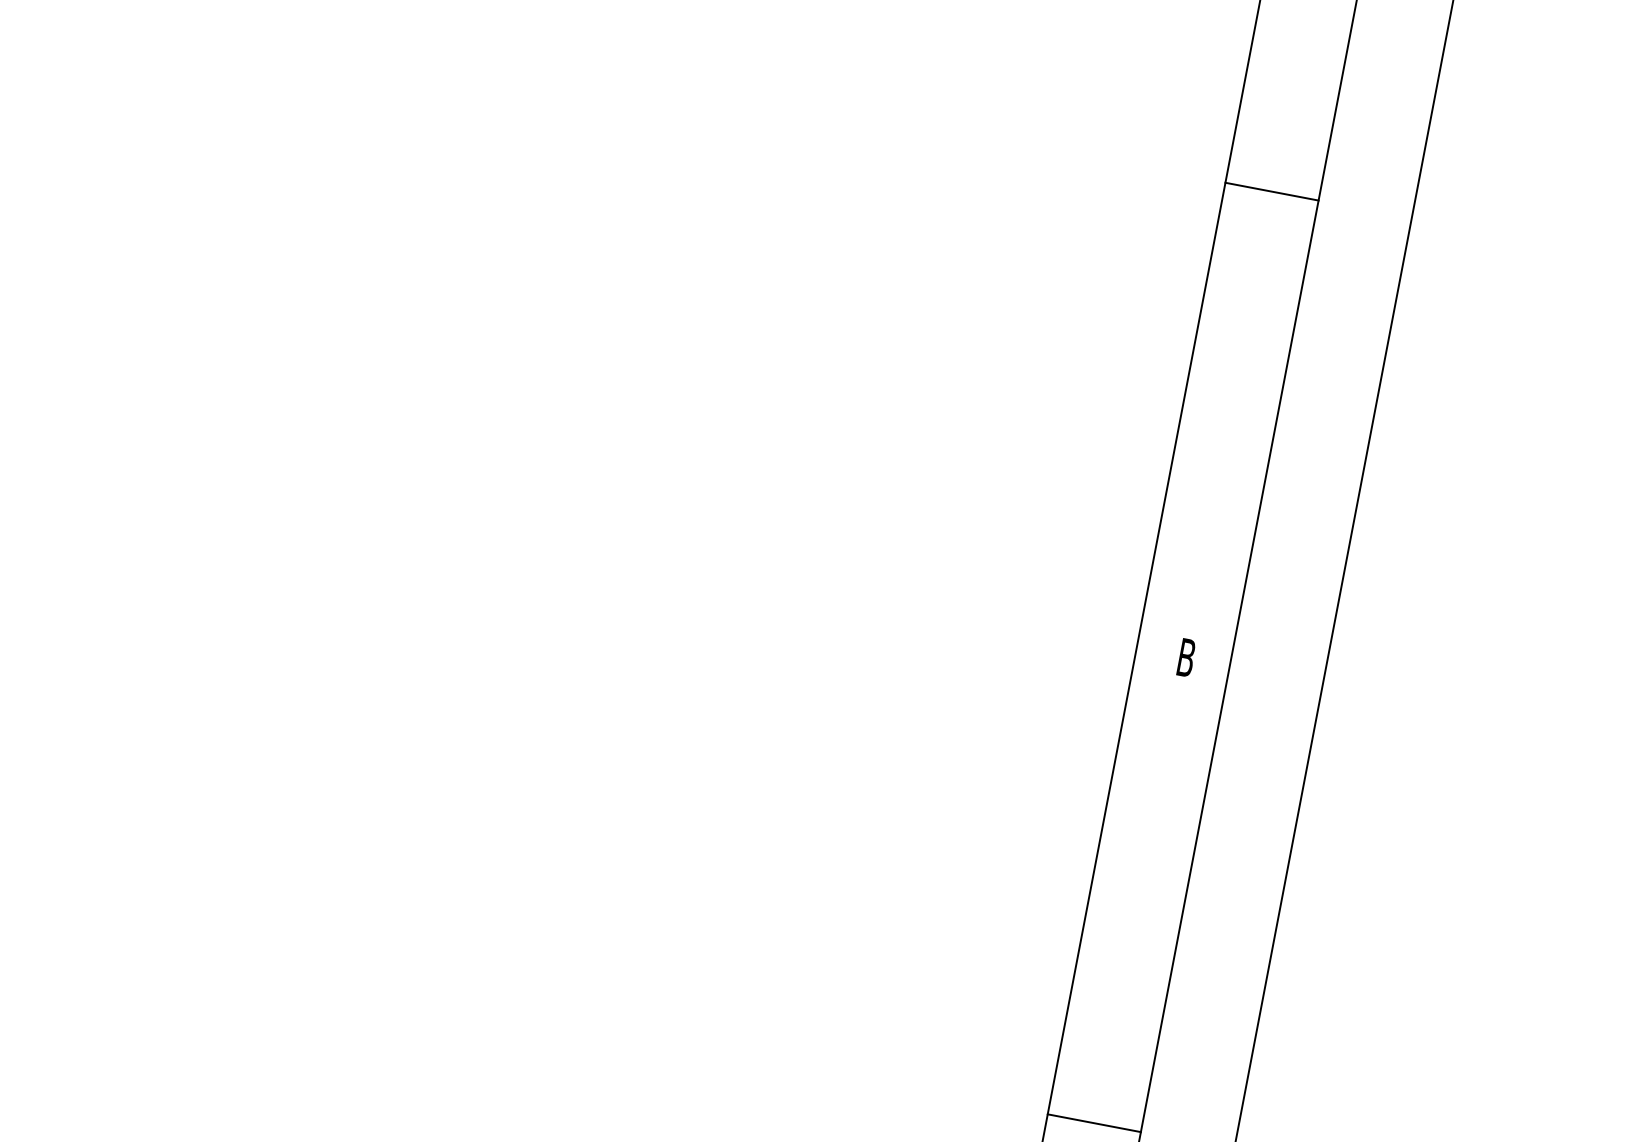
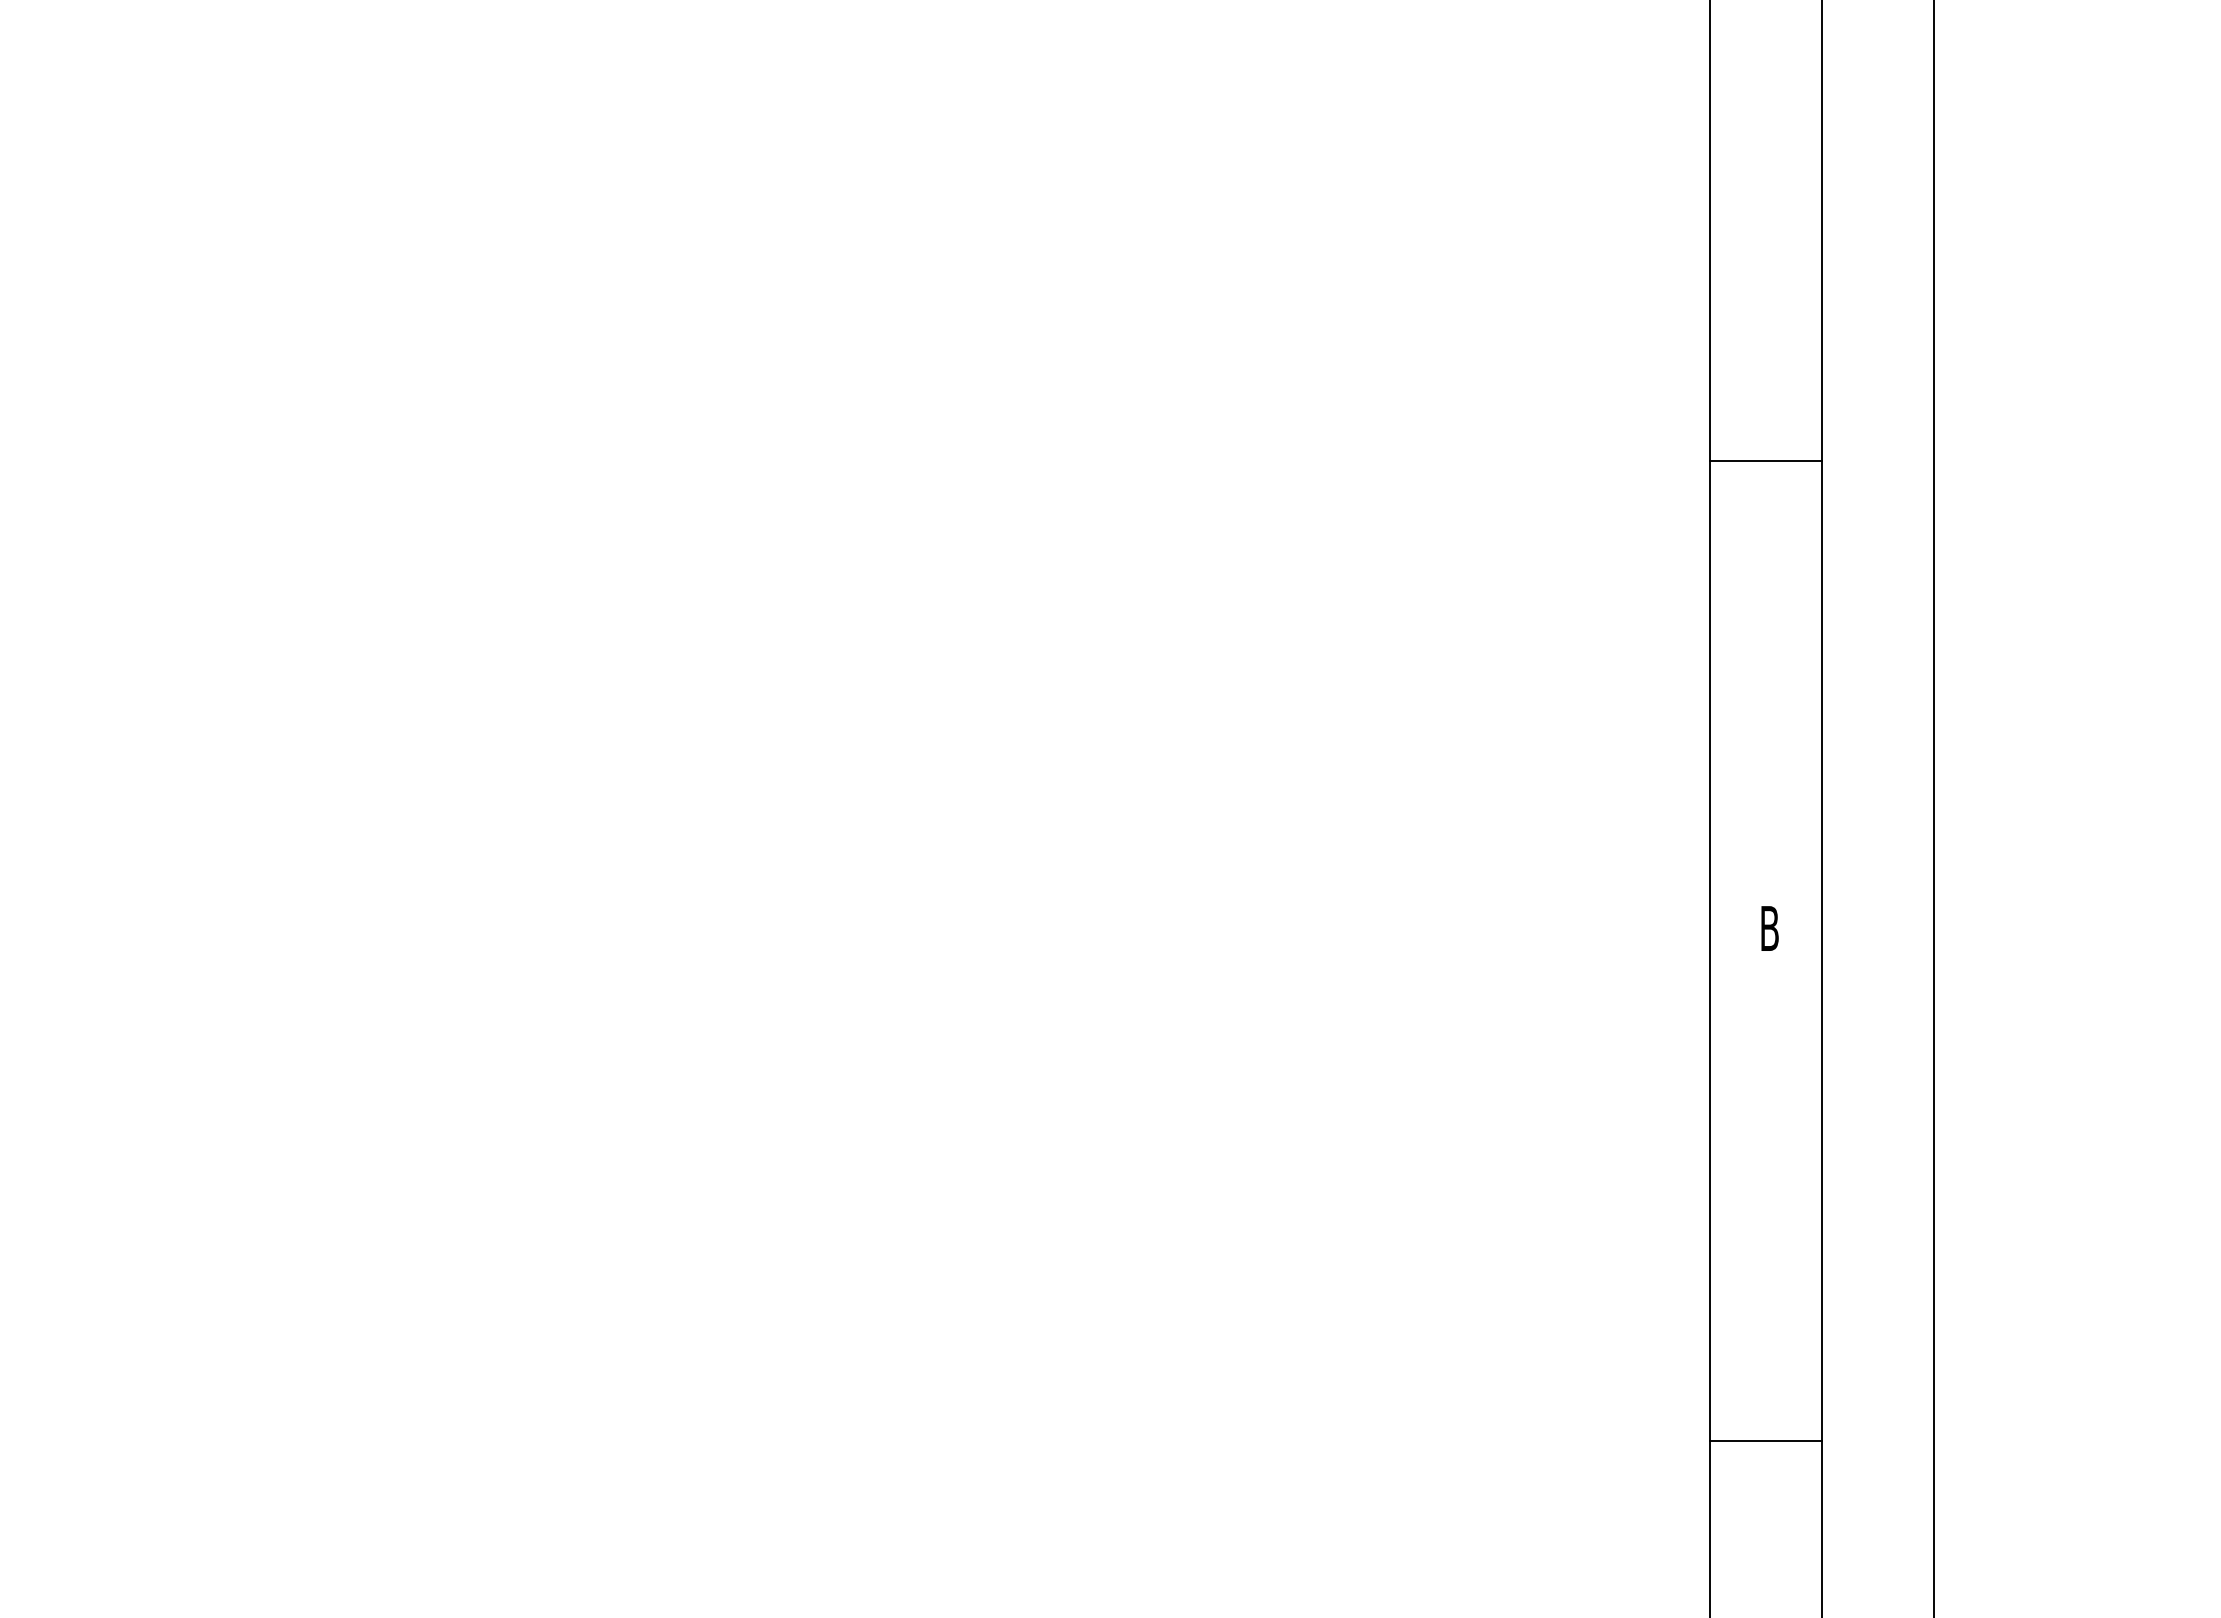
line: (1271, 191) -> (1765, 460), moved
line: (1094, 1122) -> (1765, 1440), moved

